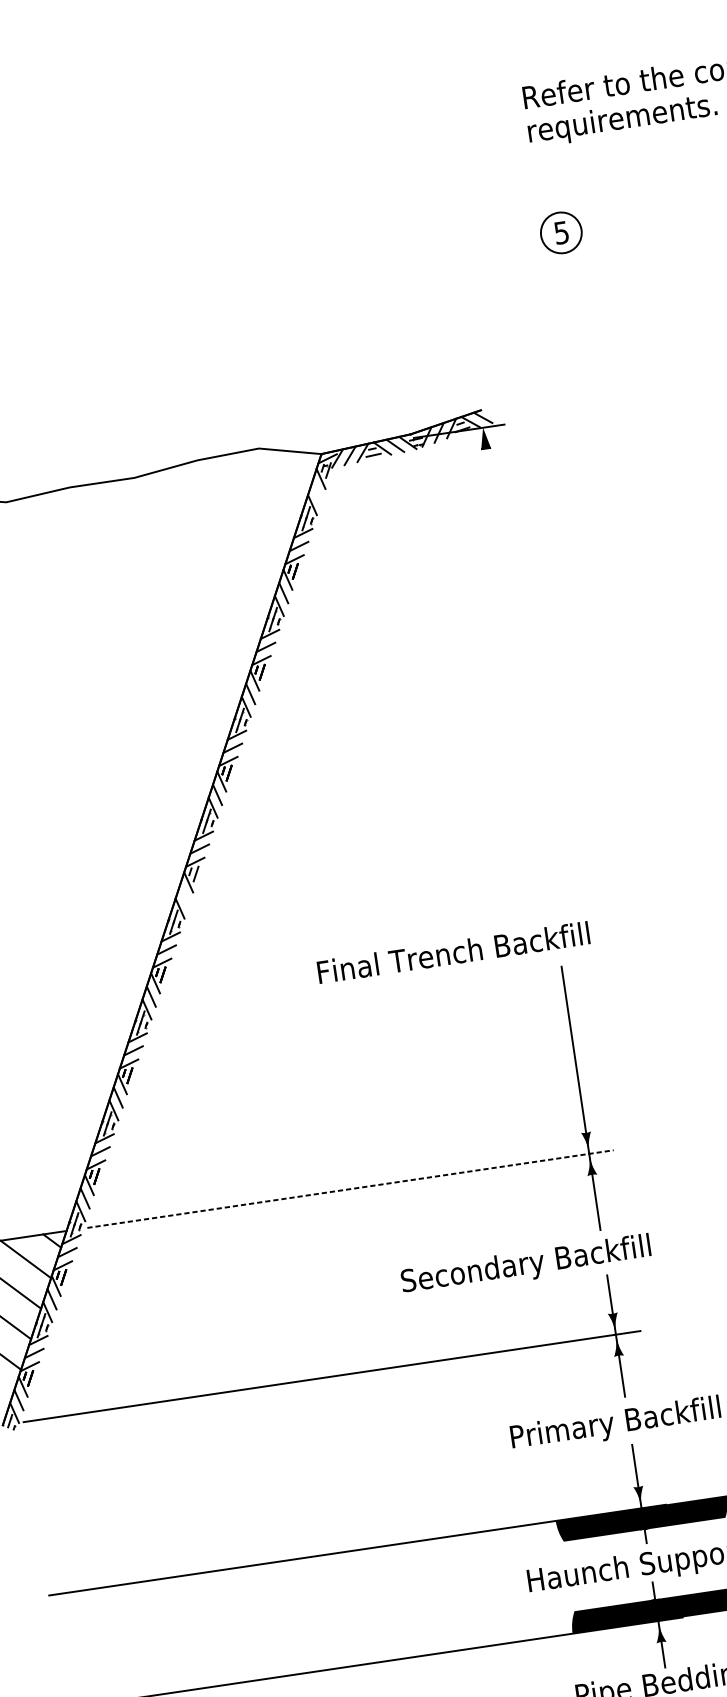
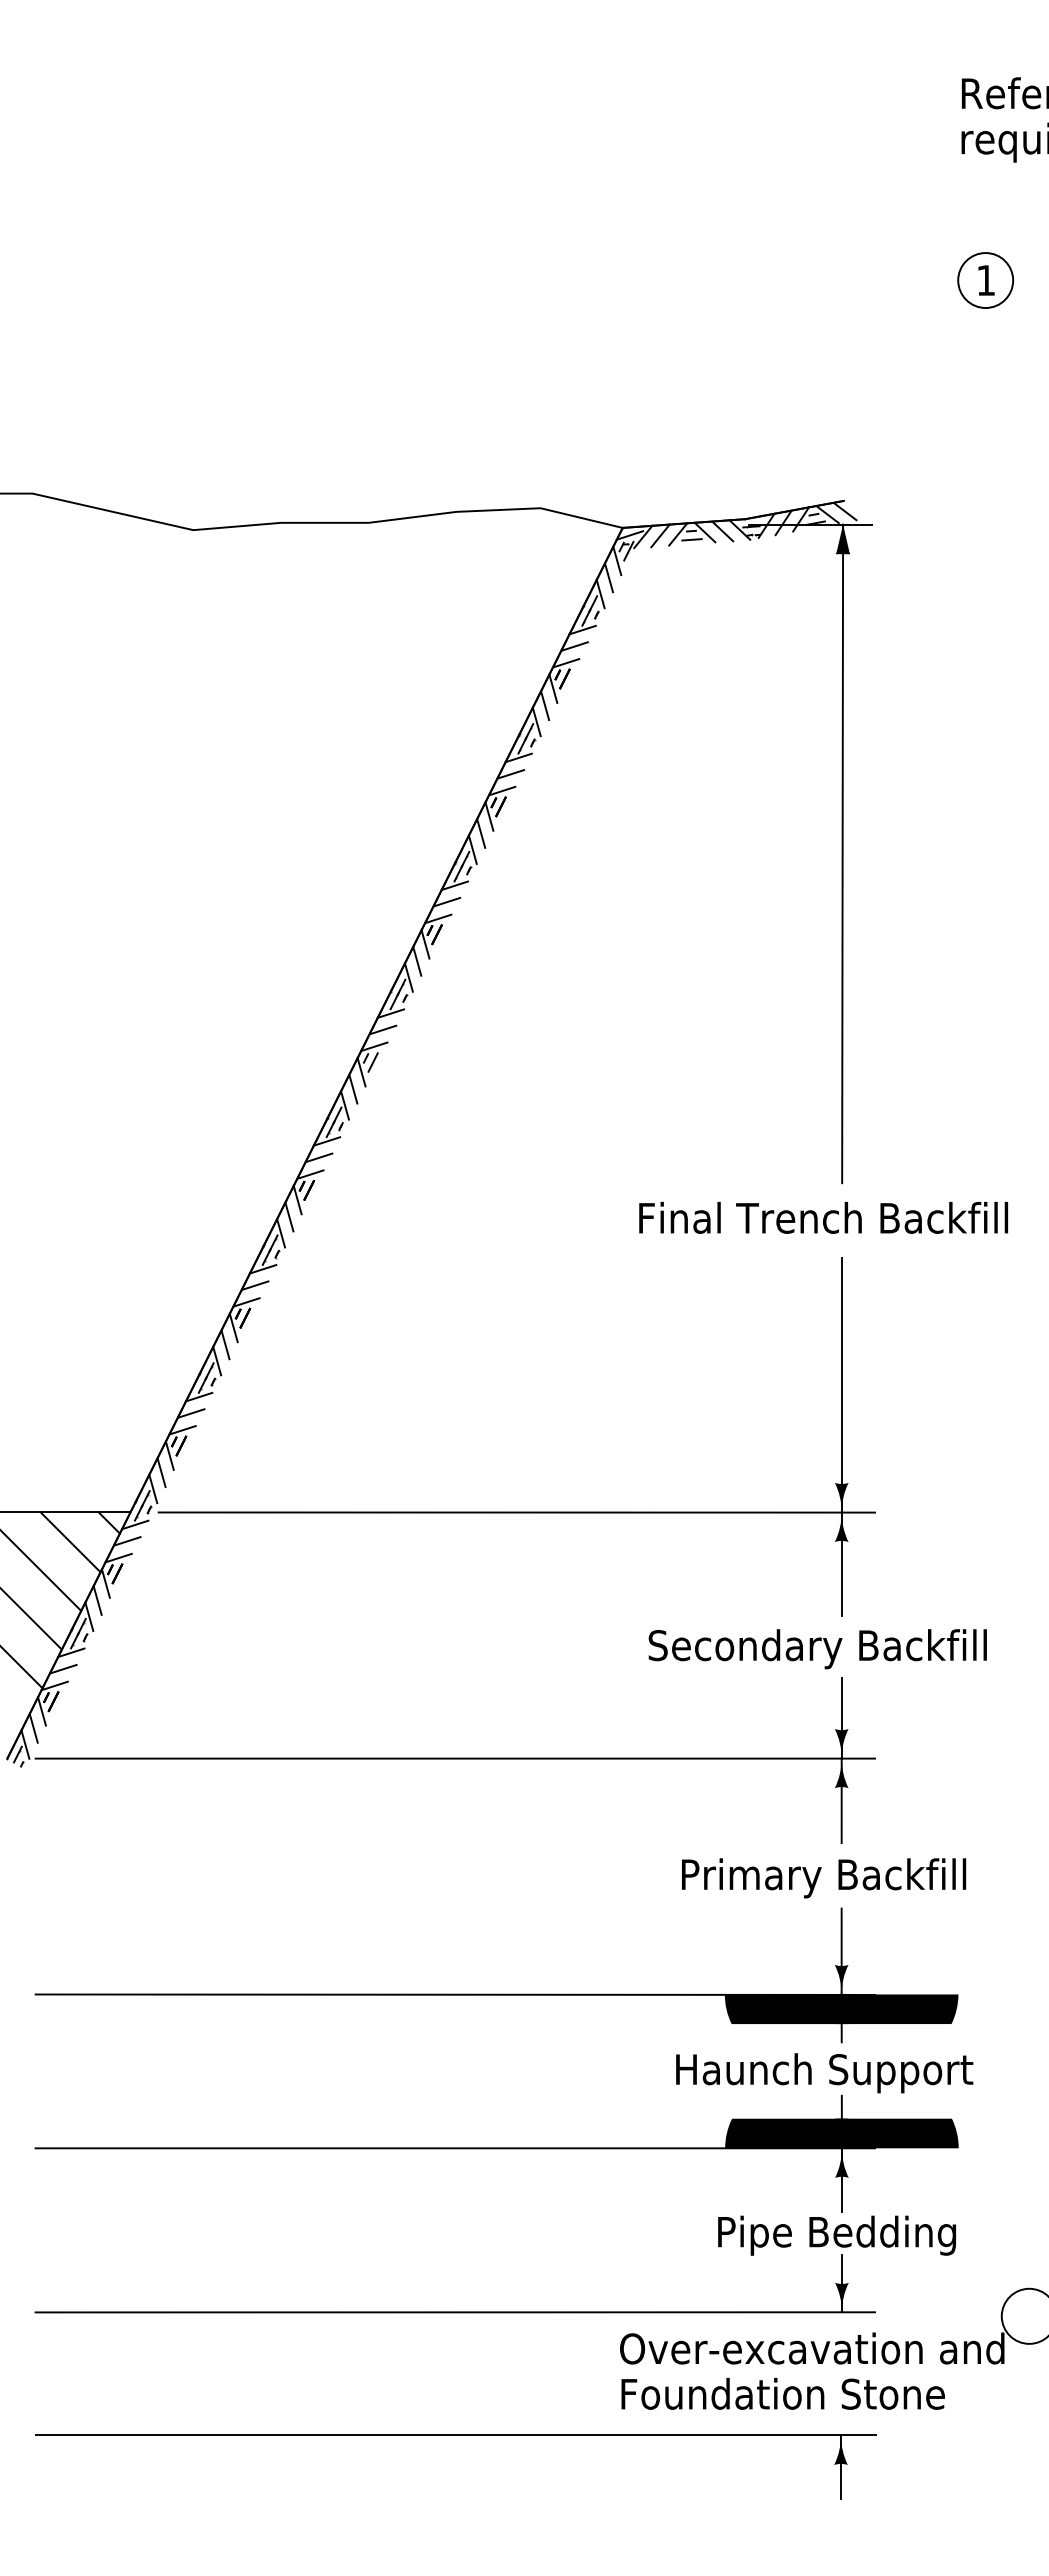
text: (561, 232) -> (985, 280), 5 -> 1
line: (317, 491) -> (609, 577), added
line: (518, 669) -> (842, 853), added
line: (184, 895) -> (353, 1089), added
text: (453, 952) -> (823, 1217), moved
line: (351, 1189) -> (517, 1512), dashed -> solid
text: (526, 1266) -> (817, 1649), moved

